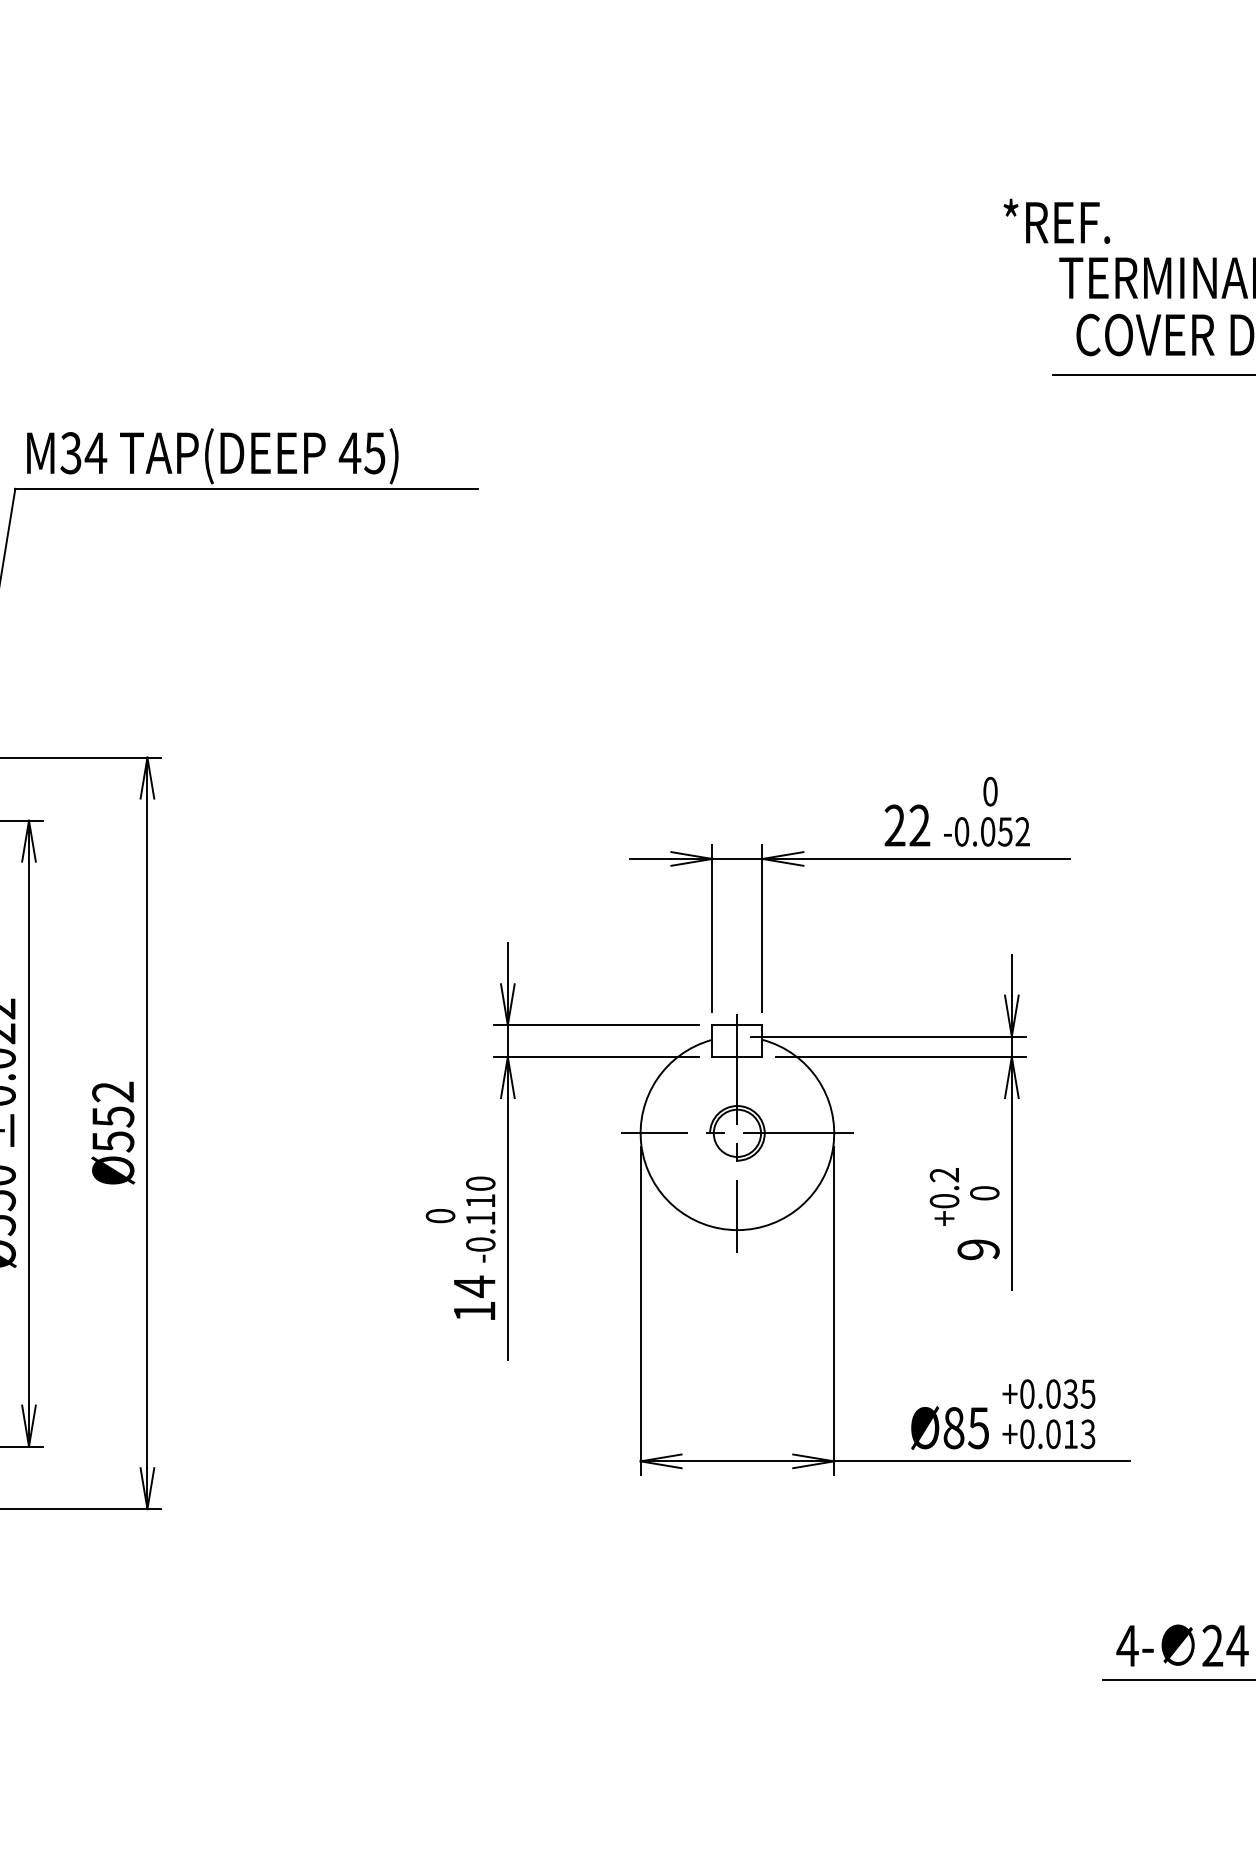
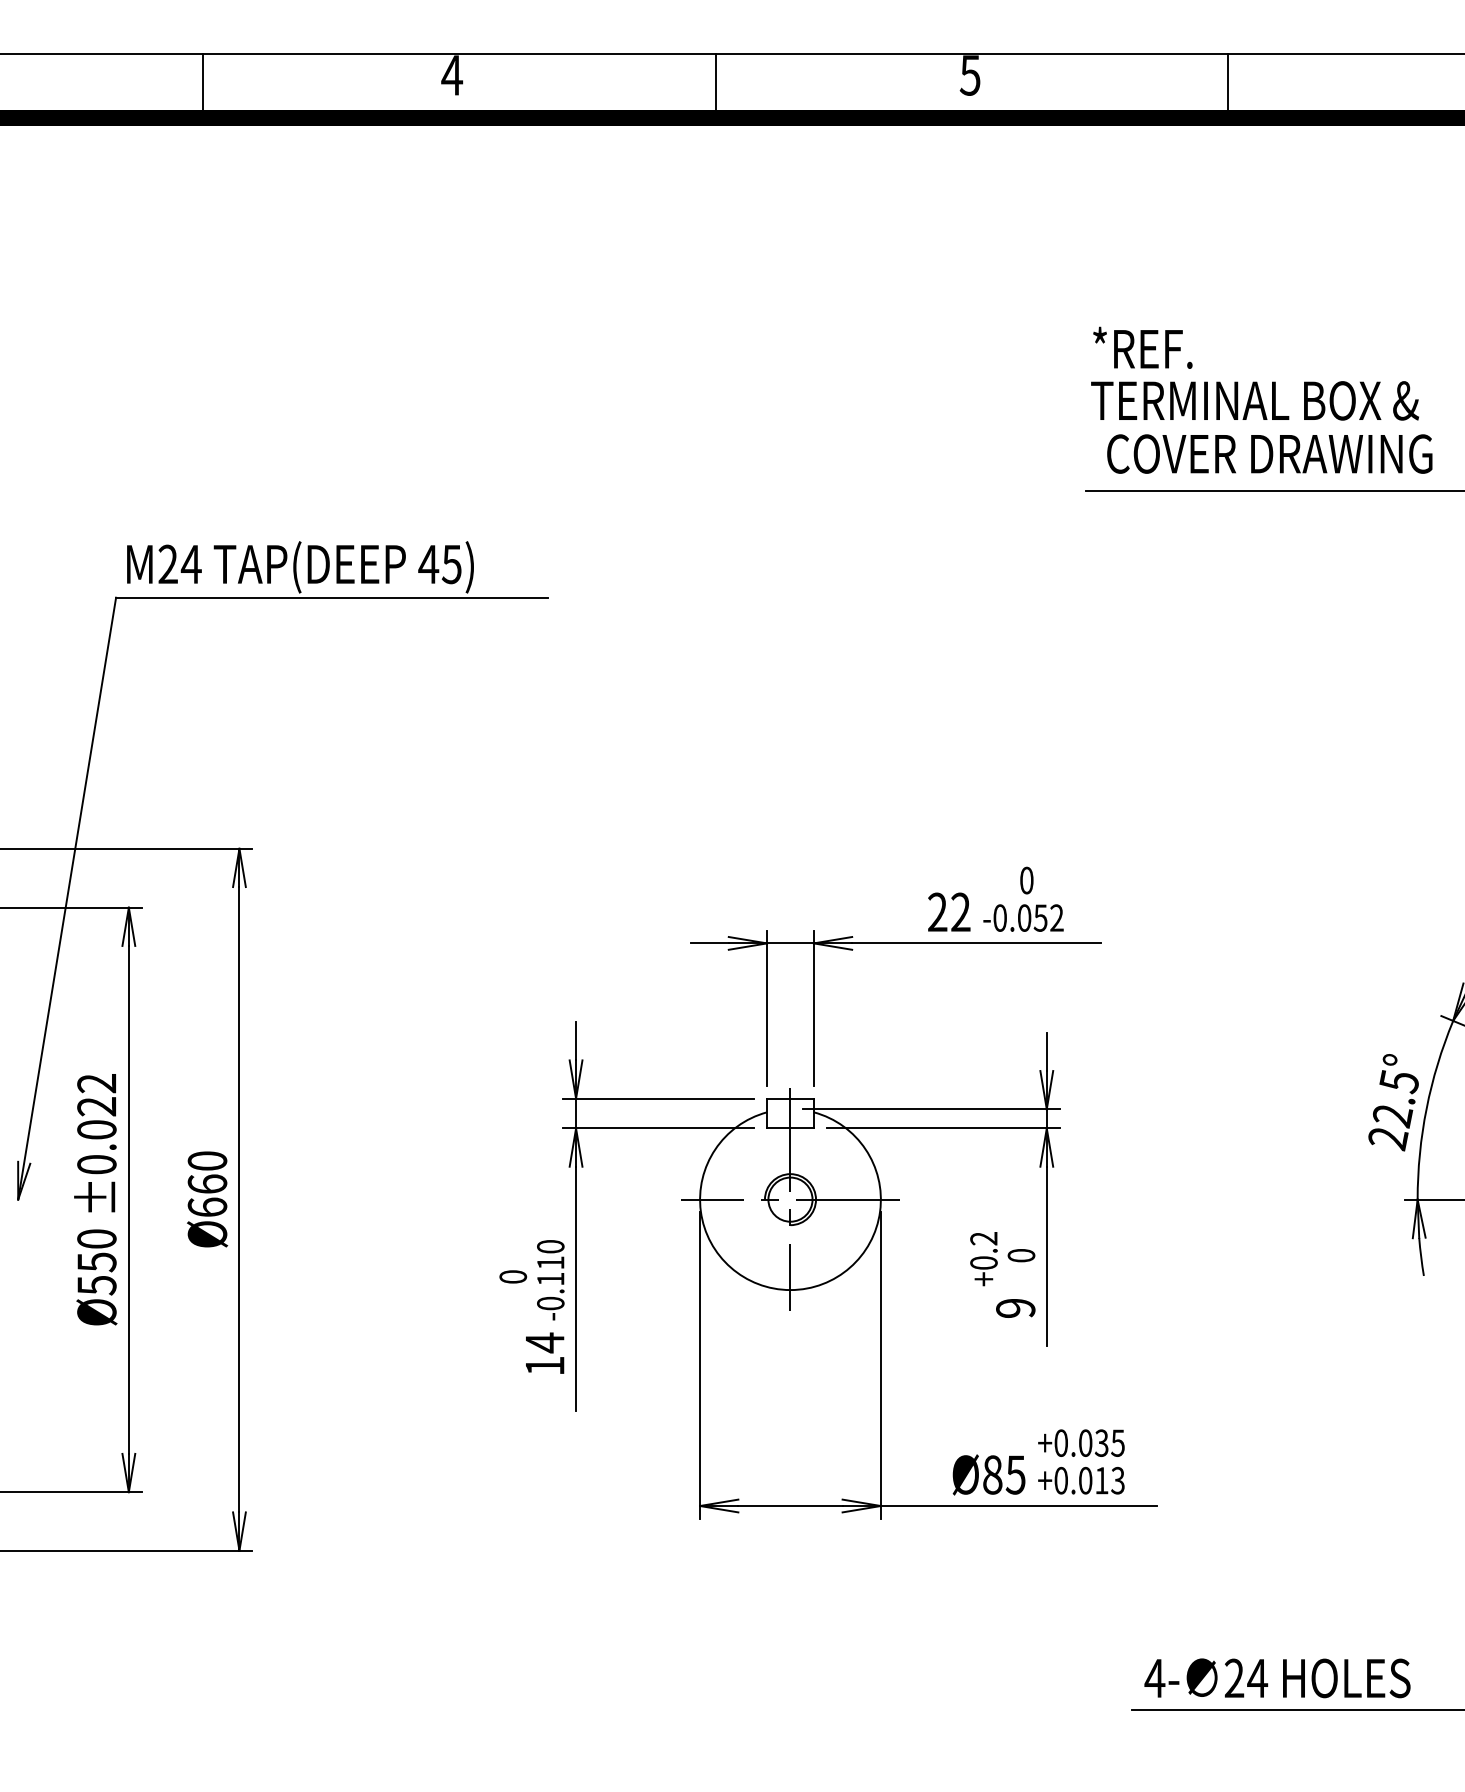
text: (1056, 220) -> (1142, 347), moved
text: (70, 453) -> (167, 564), M34 -> M24
text: (113, 1117) -> (207, 1184), Ø552 -> Ø660

